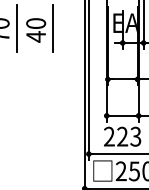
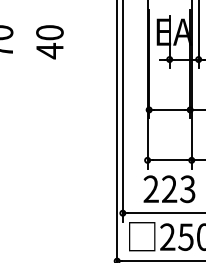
line: (17, 27) -> (24, 38), removed
line: (53, 27) -> (73, 38), removed

